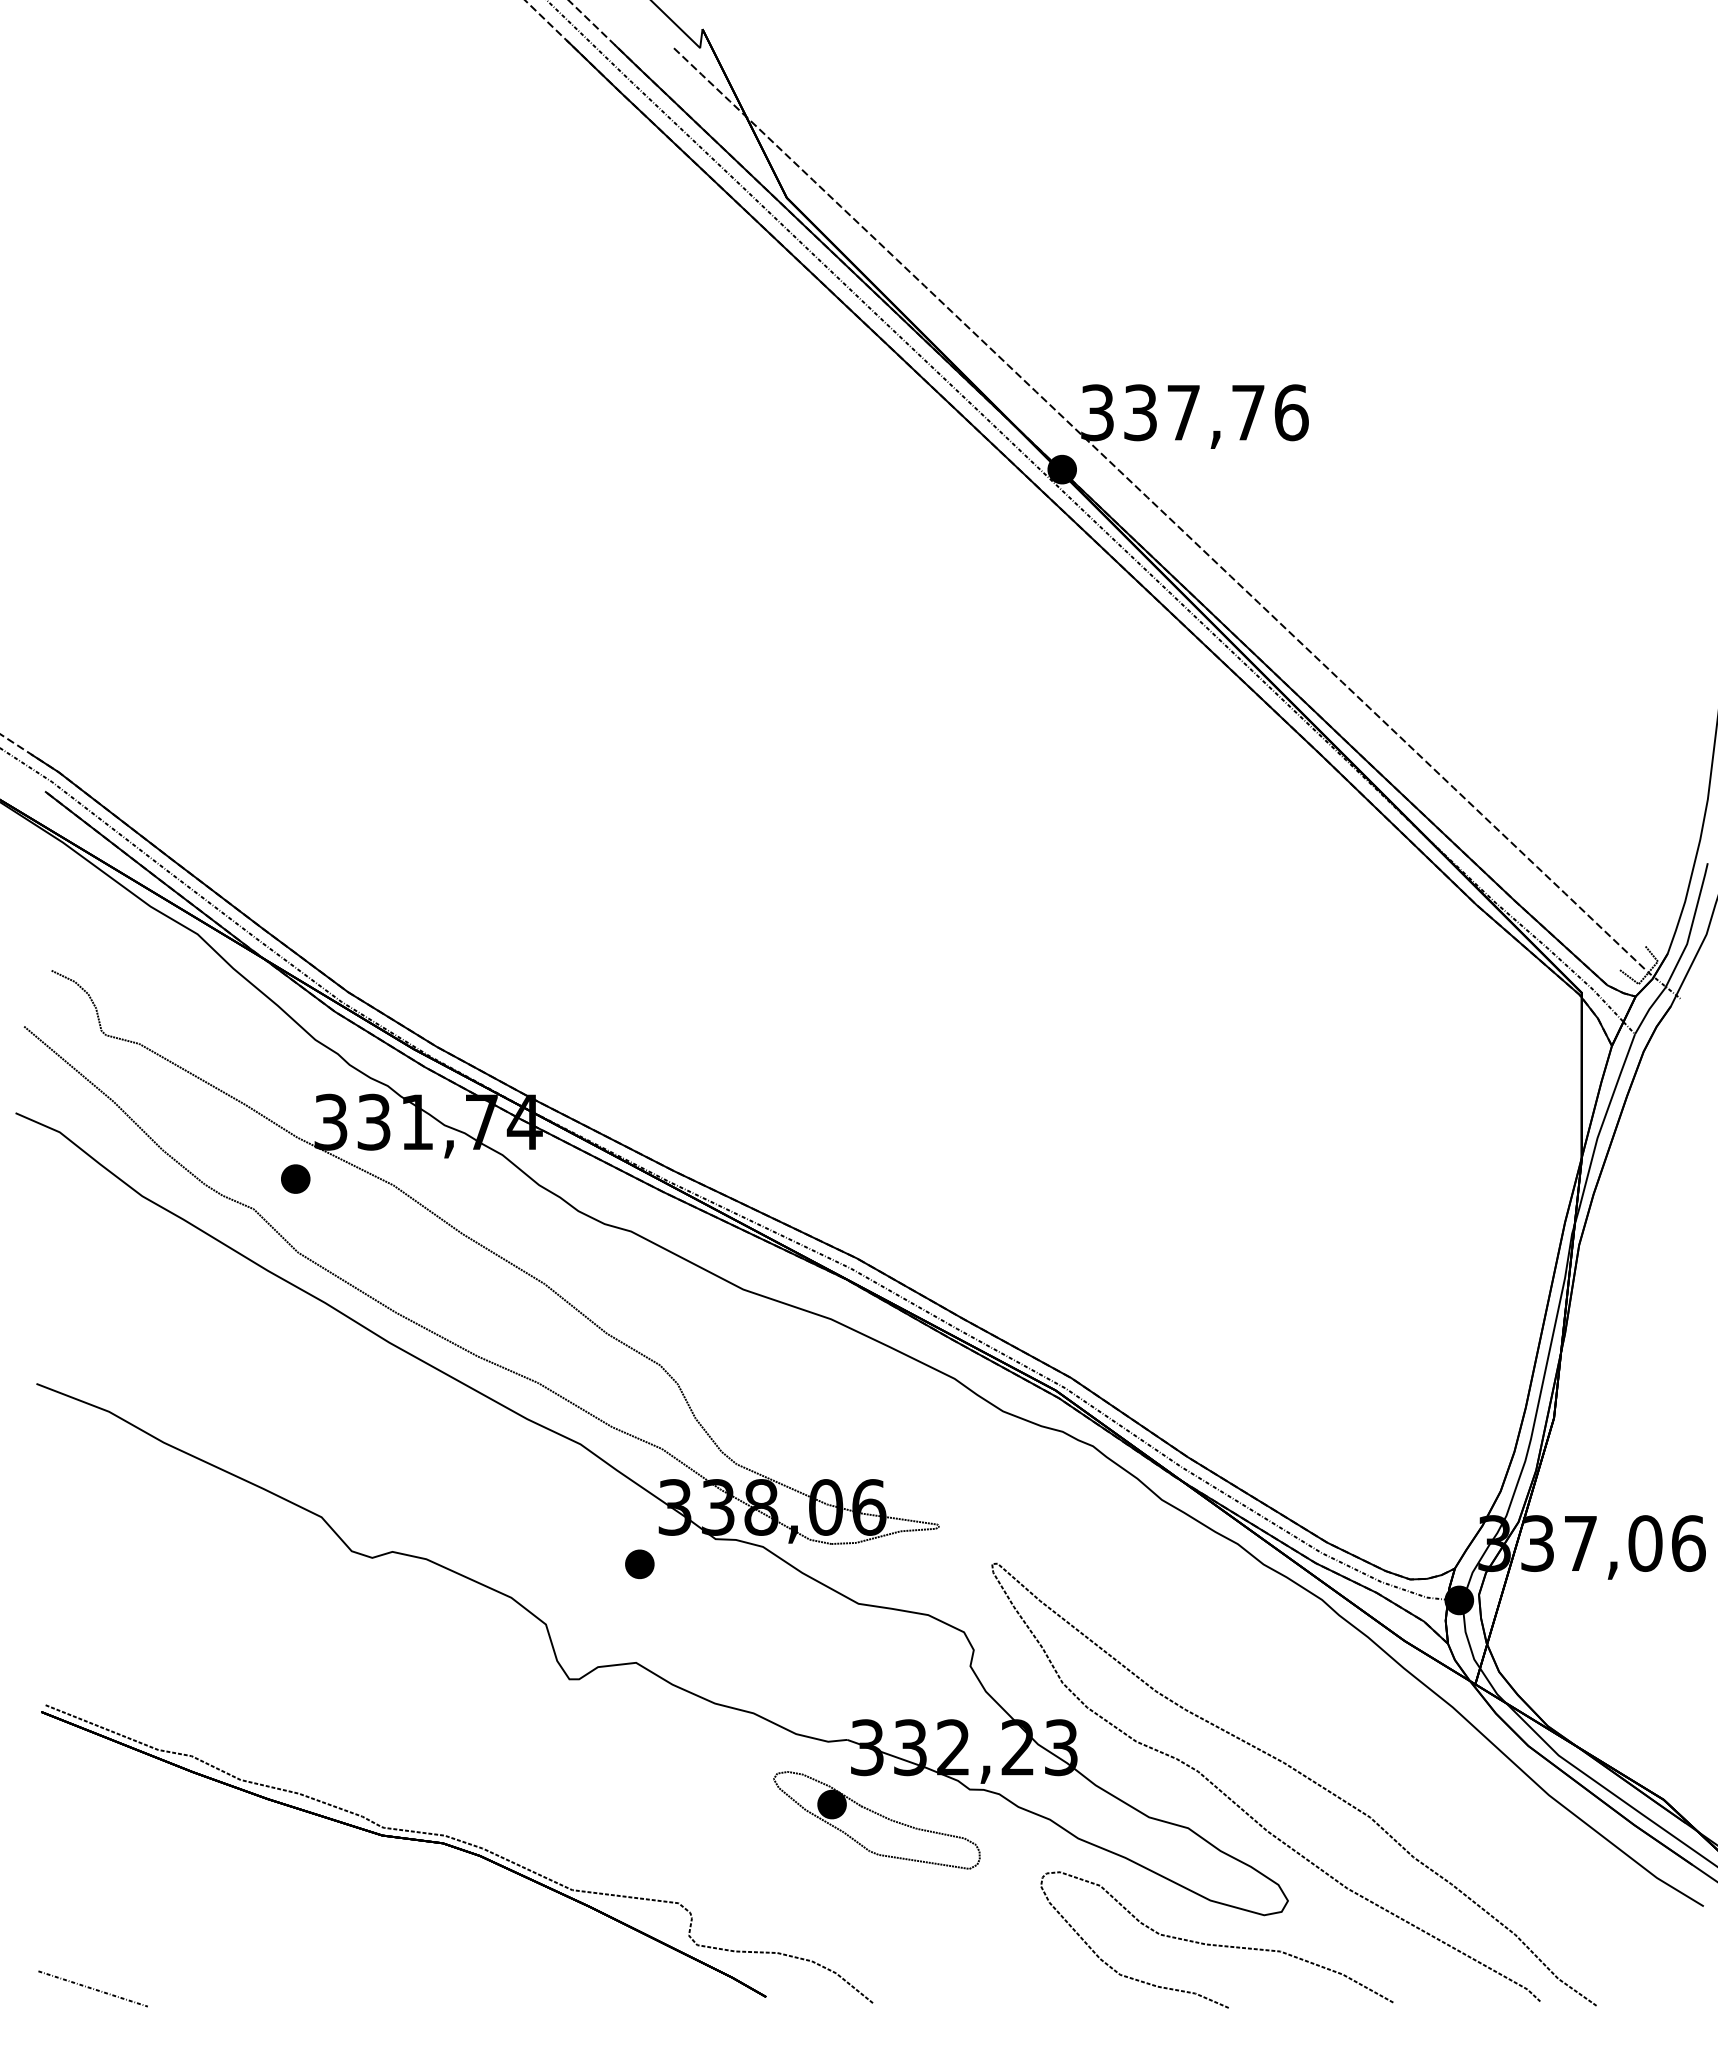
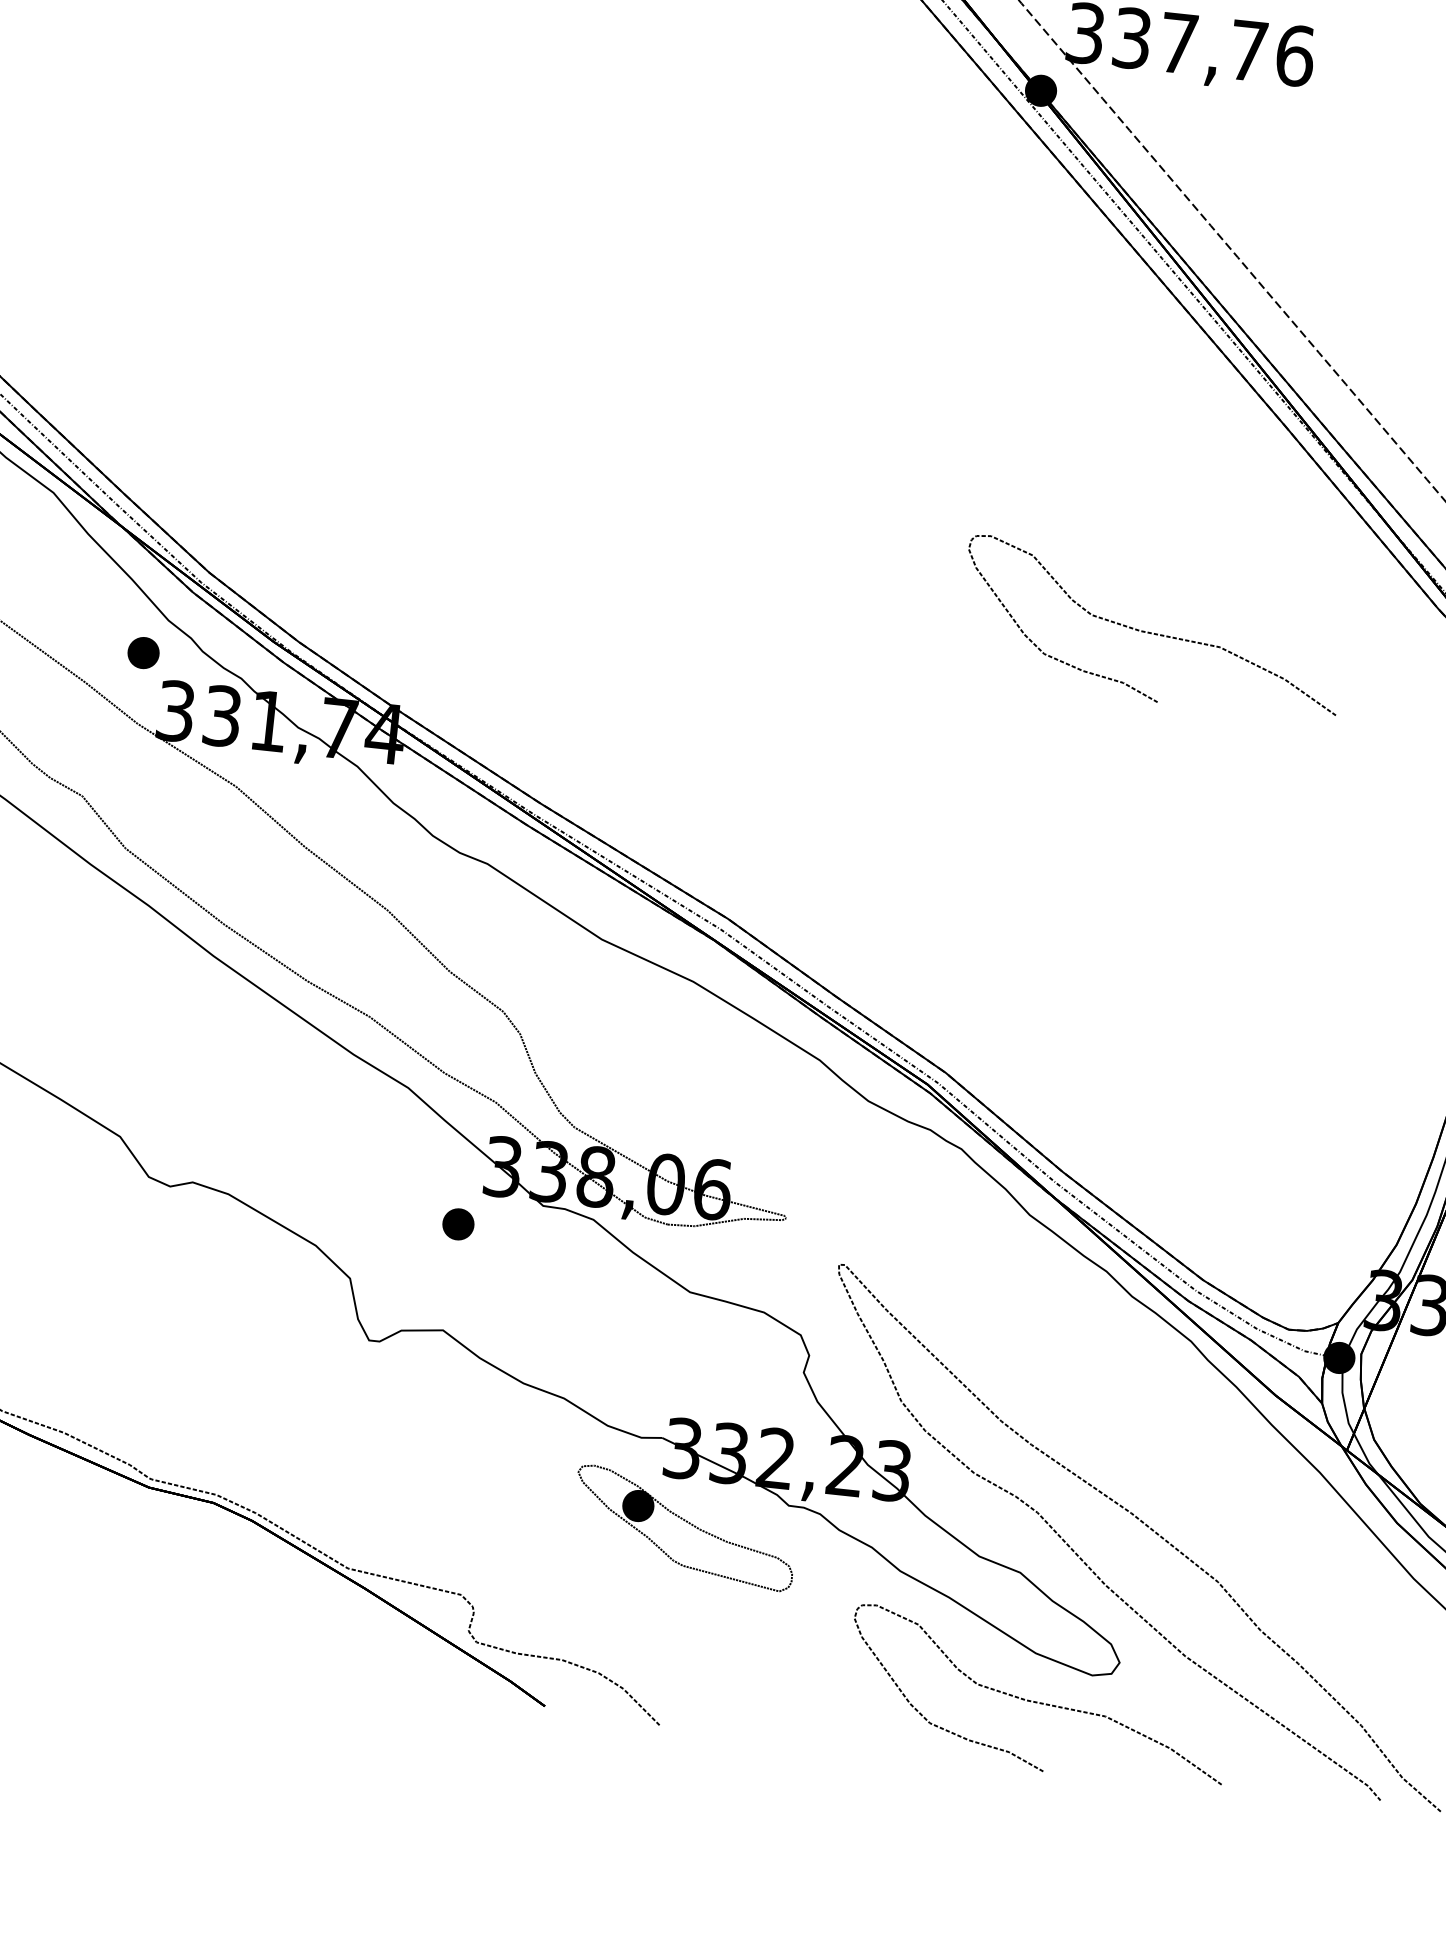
curve: (1216, 954) -> (1151, 632), added
part: (295, 1178) -> (143, 652), moved

